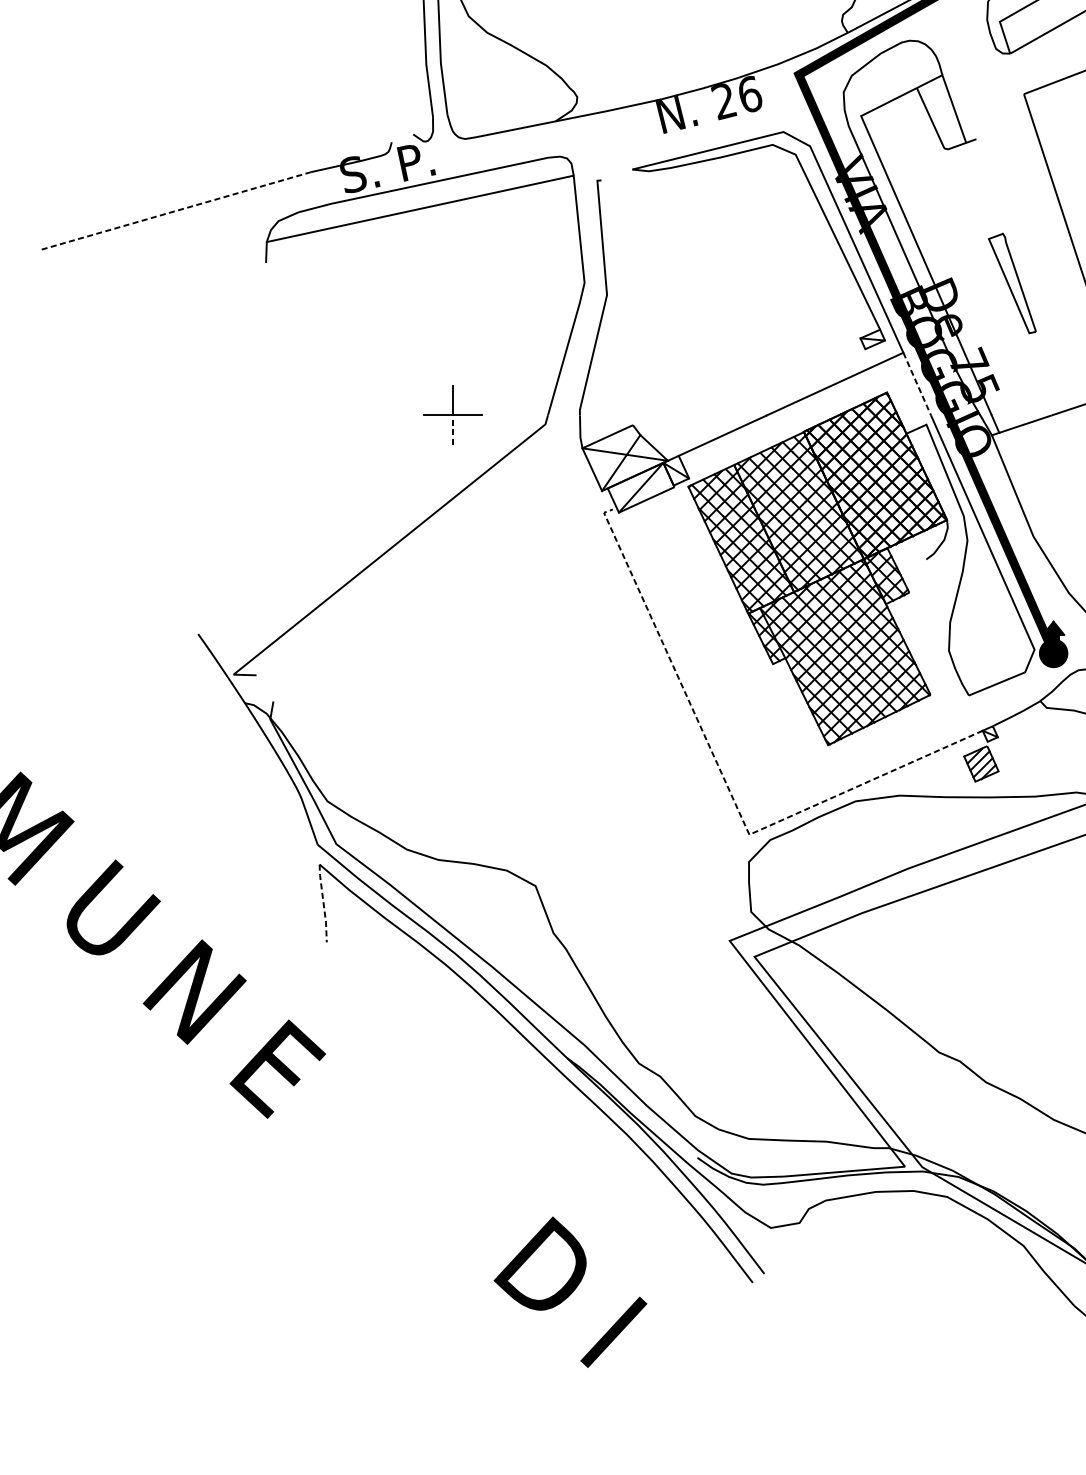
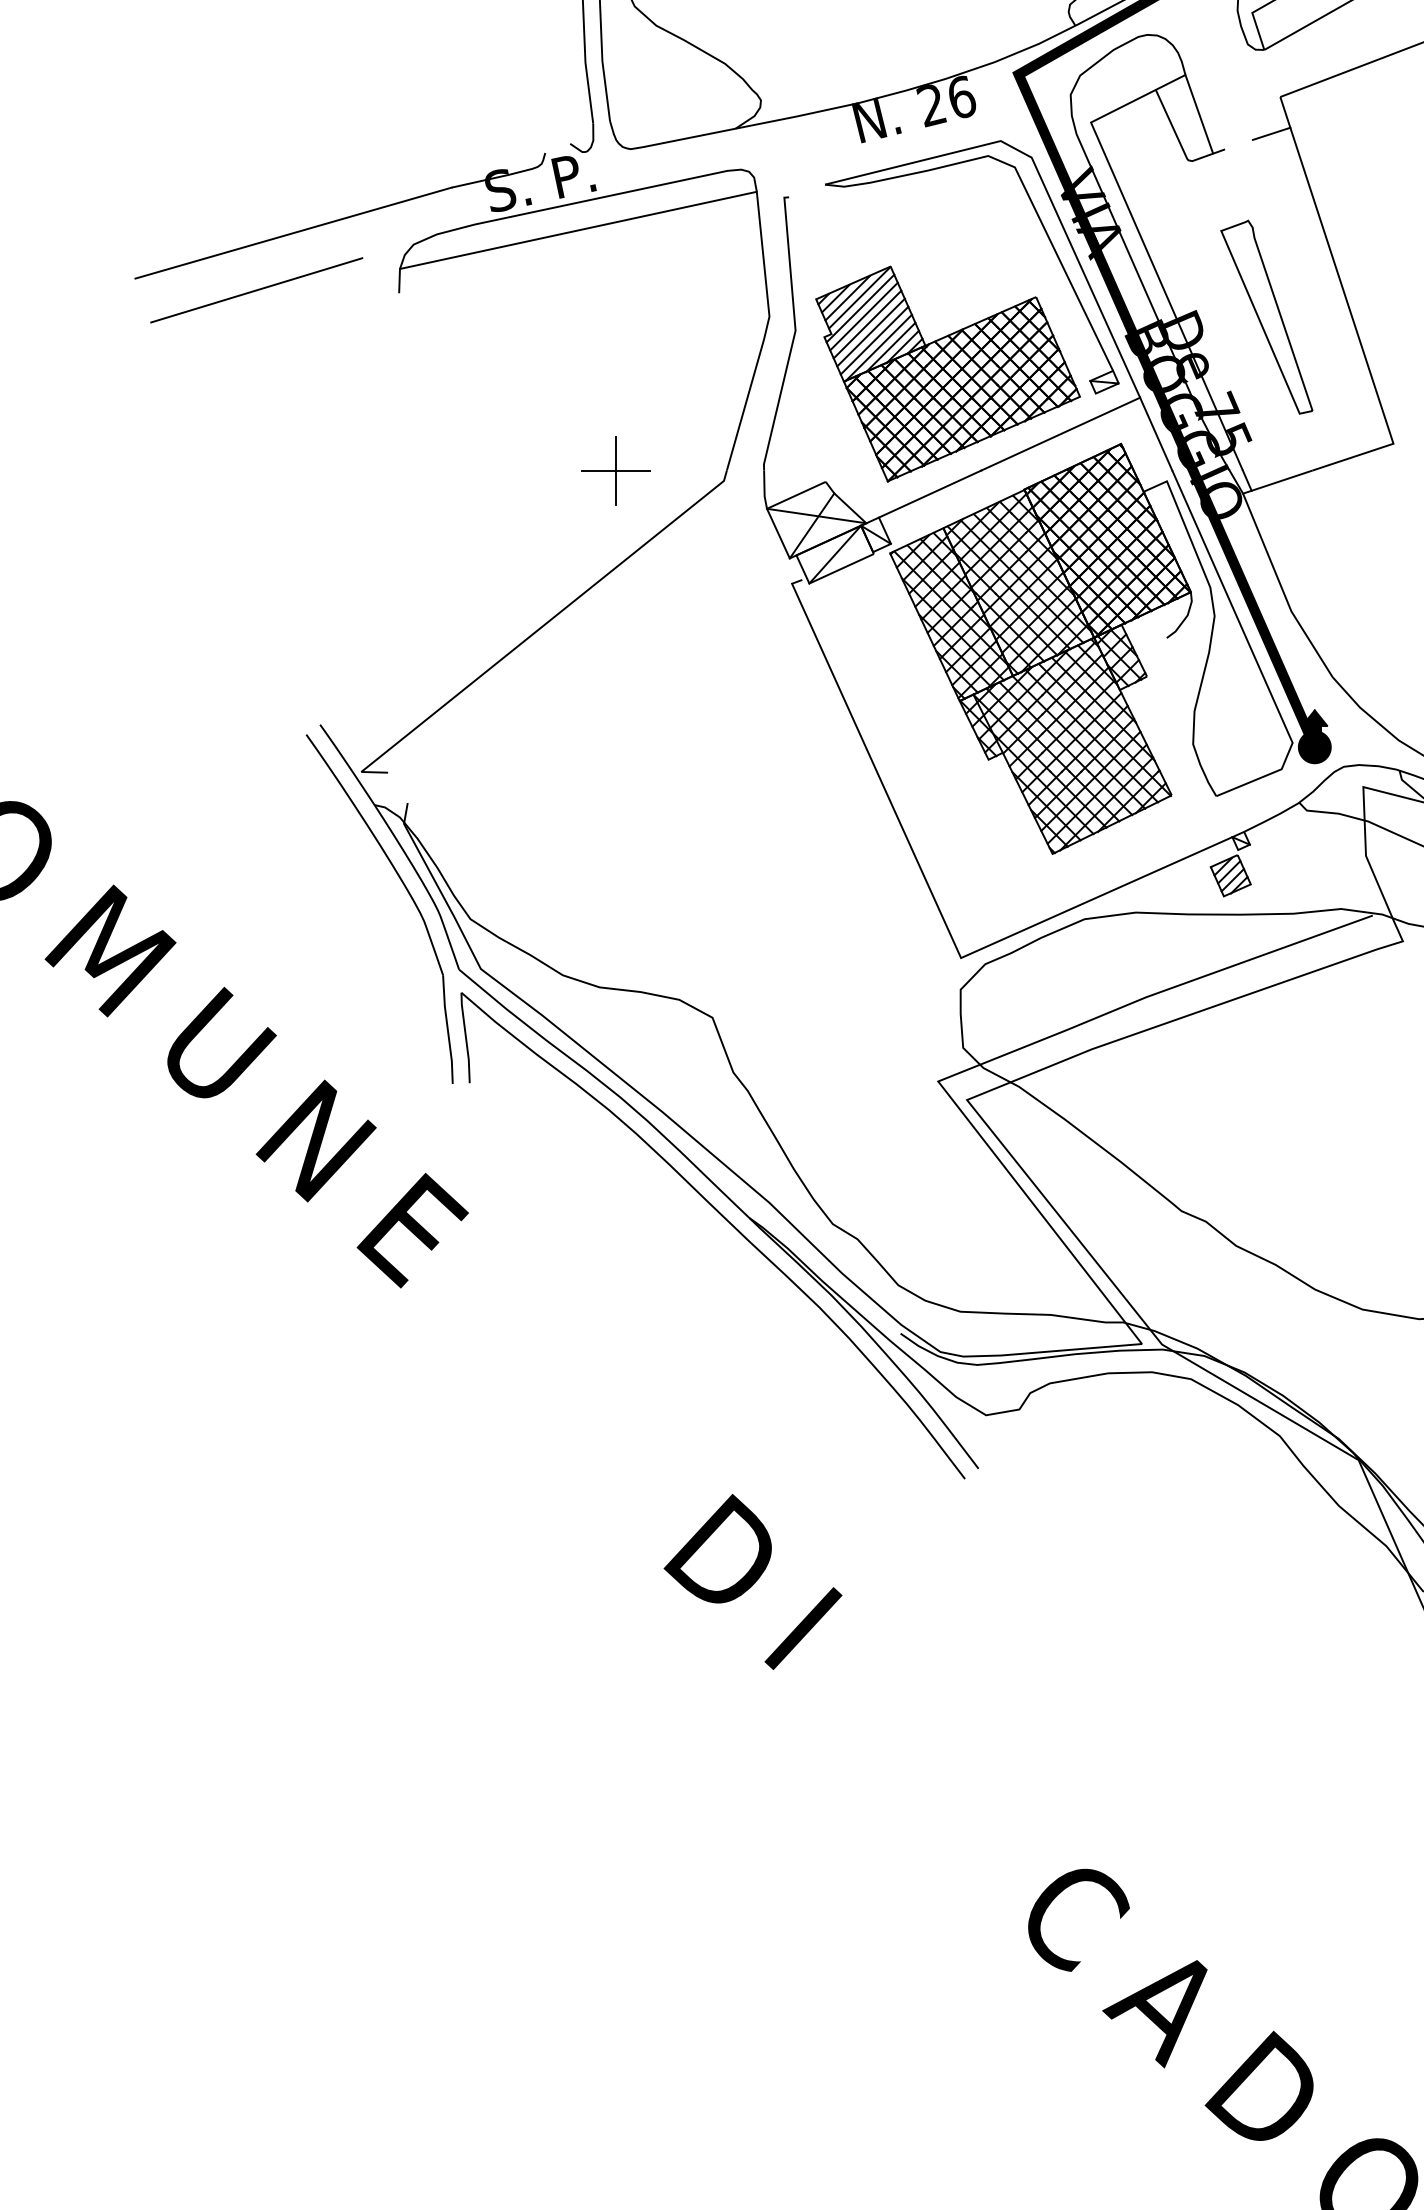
line: (1016, 125) -> (1271, 133), added
line: (175, 211) -> (293, 233), dashed -> solid
line: (143, 260) -> (256, 290), added
part: (1012, 282) -> (1266, 316), size x1.67
part: (737, 331) -> (947, 373), added
line: (917, 384) -> (1156, 434), dashed -> solid
line: (453, 430) -> (616, 487), dashed -> solid
part: (274, 780) -> (408, 894), added
line: (727, 786) -> (935, 901), dashed -> solid
line: (324, 903) -> (466, 1038), dashed -> solid
text: (569, 1291) -> (752, 1581), moved

